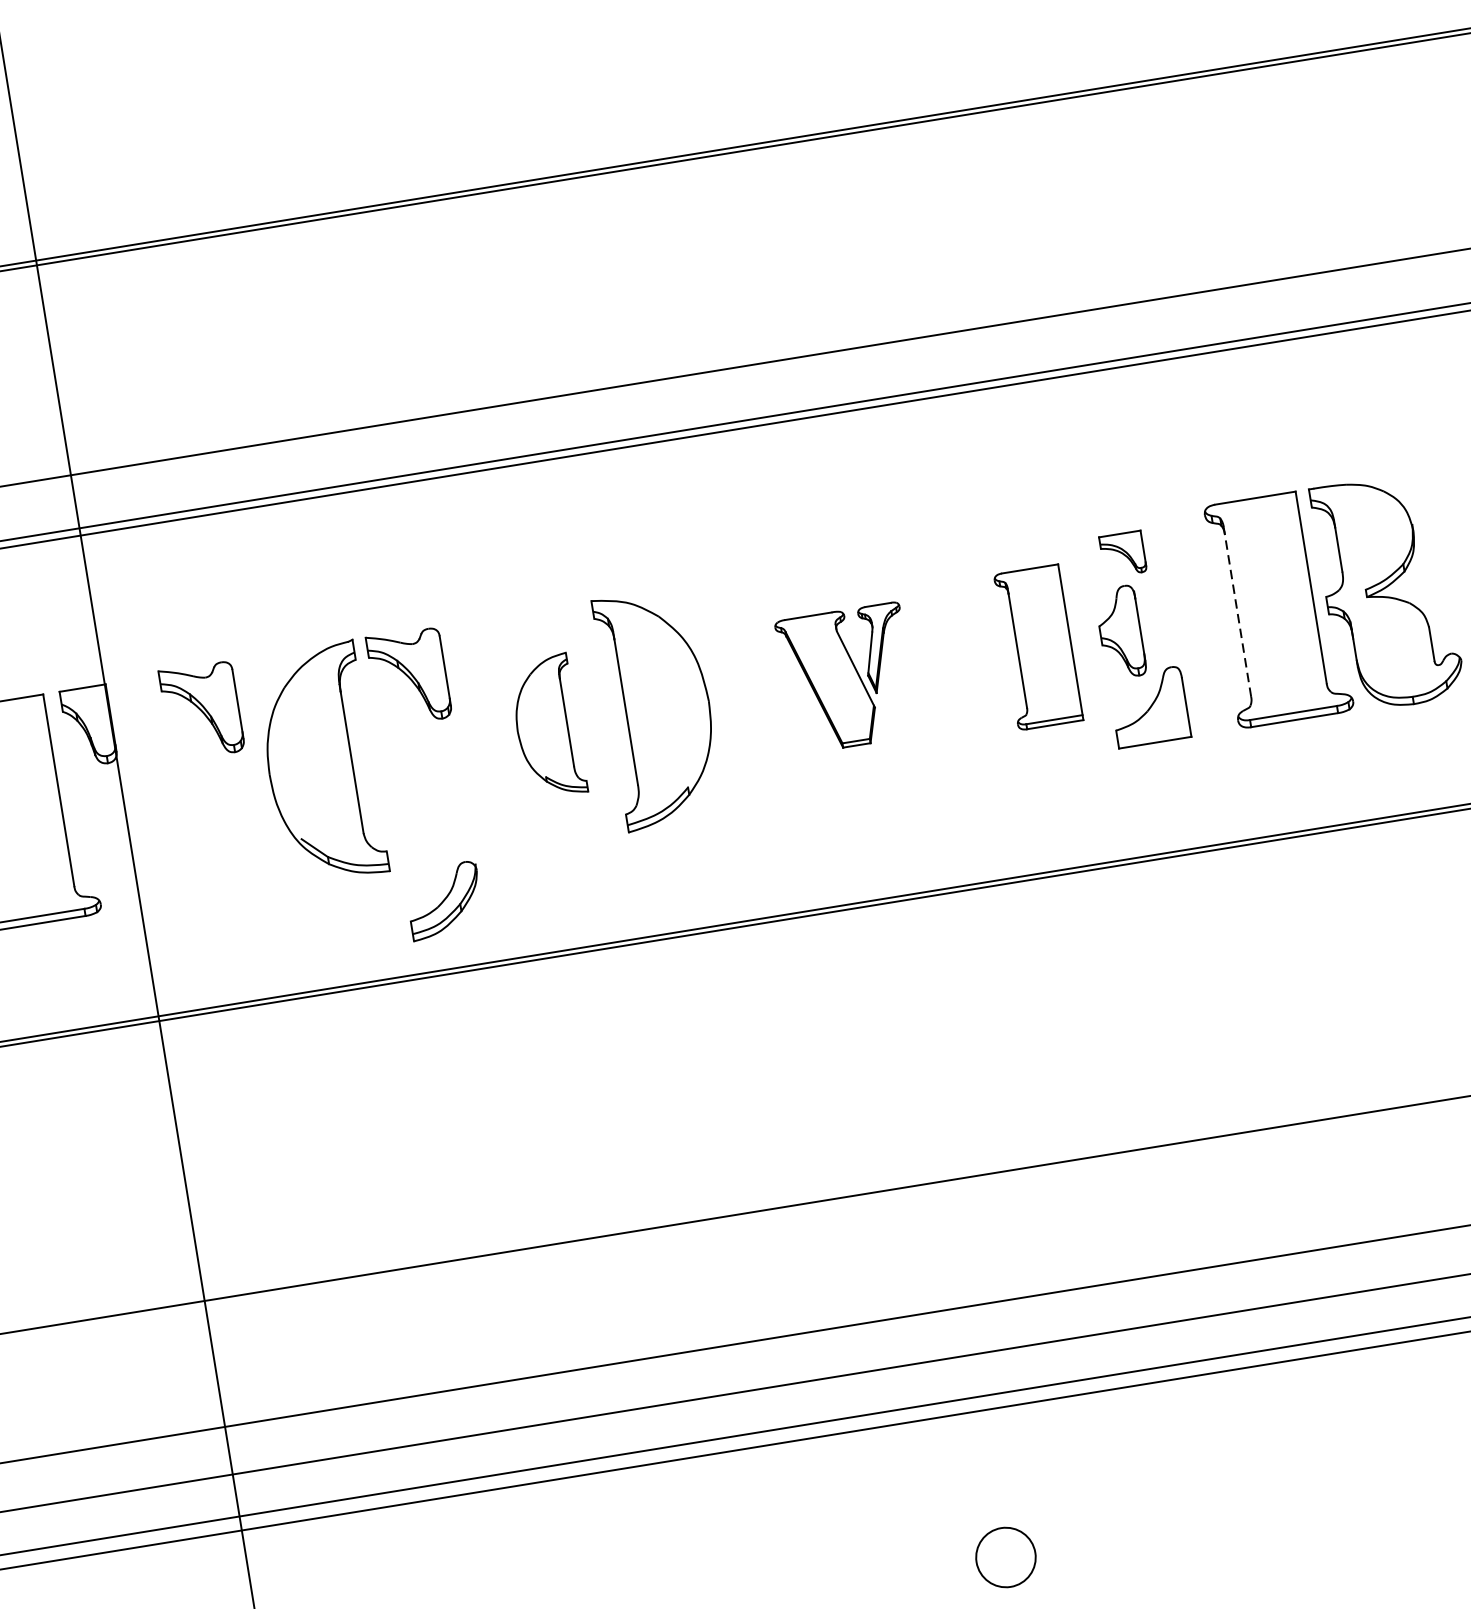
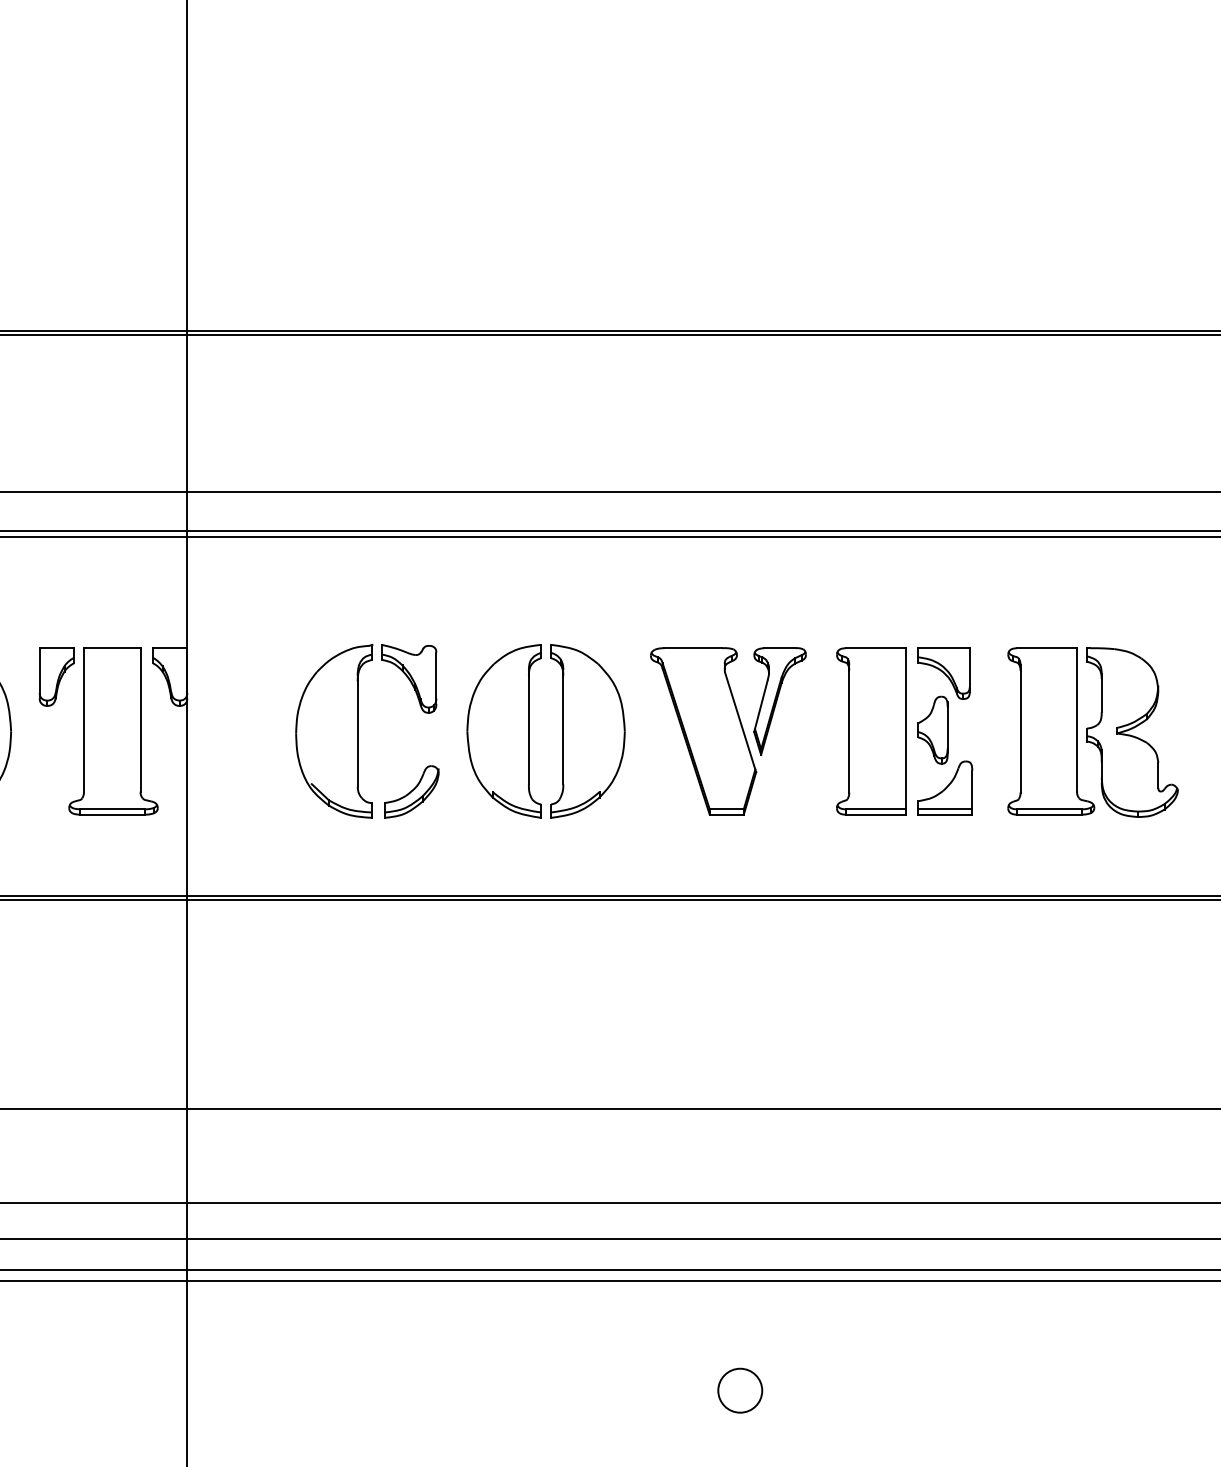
part: (1122, 554) -> (943, 673), size x1.67
line: (1237, 615) -> (1020, 731), dashed -> solid
part: (1038, 647) -> (871, 731), size x1.43
part: (847, 678) -> (728, 731), size x1.67
part: (202, 710) -> (254, 678), removed
part: (546, 727) -> (503, 731), size x1.67
line: (1154, 735) -> (945, 809), added
part: (444, 900) -> (411, 791), moved

